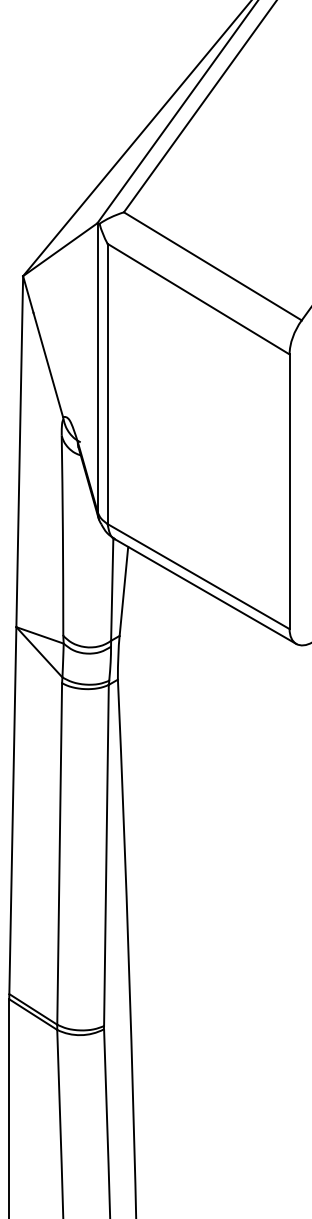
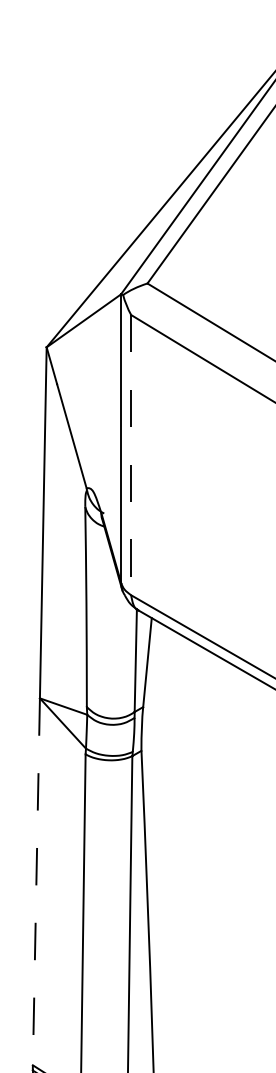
line: (107, 384) -> (131, 455), solid -> dashed
line: (12, 810) -> (36, 881), solid -> dashed

